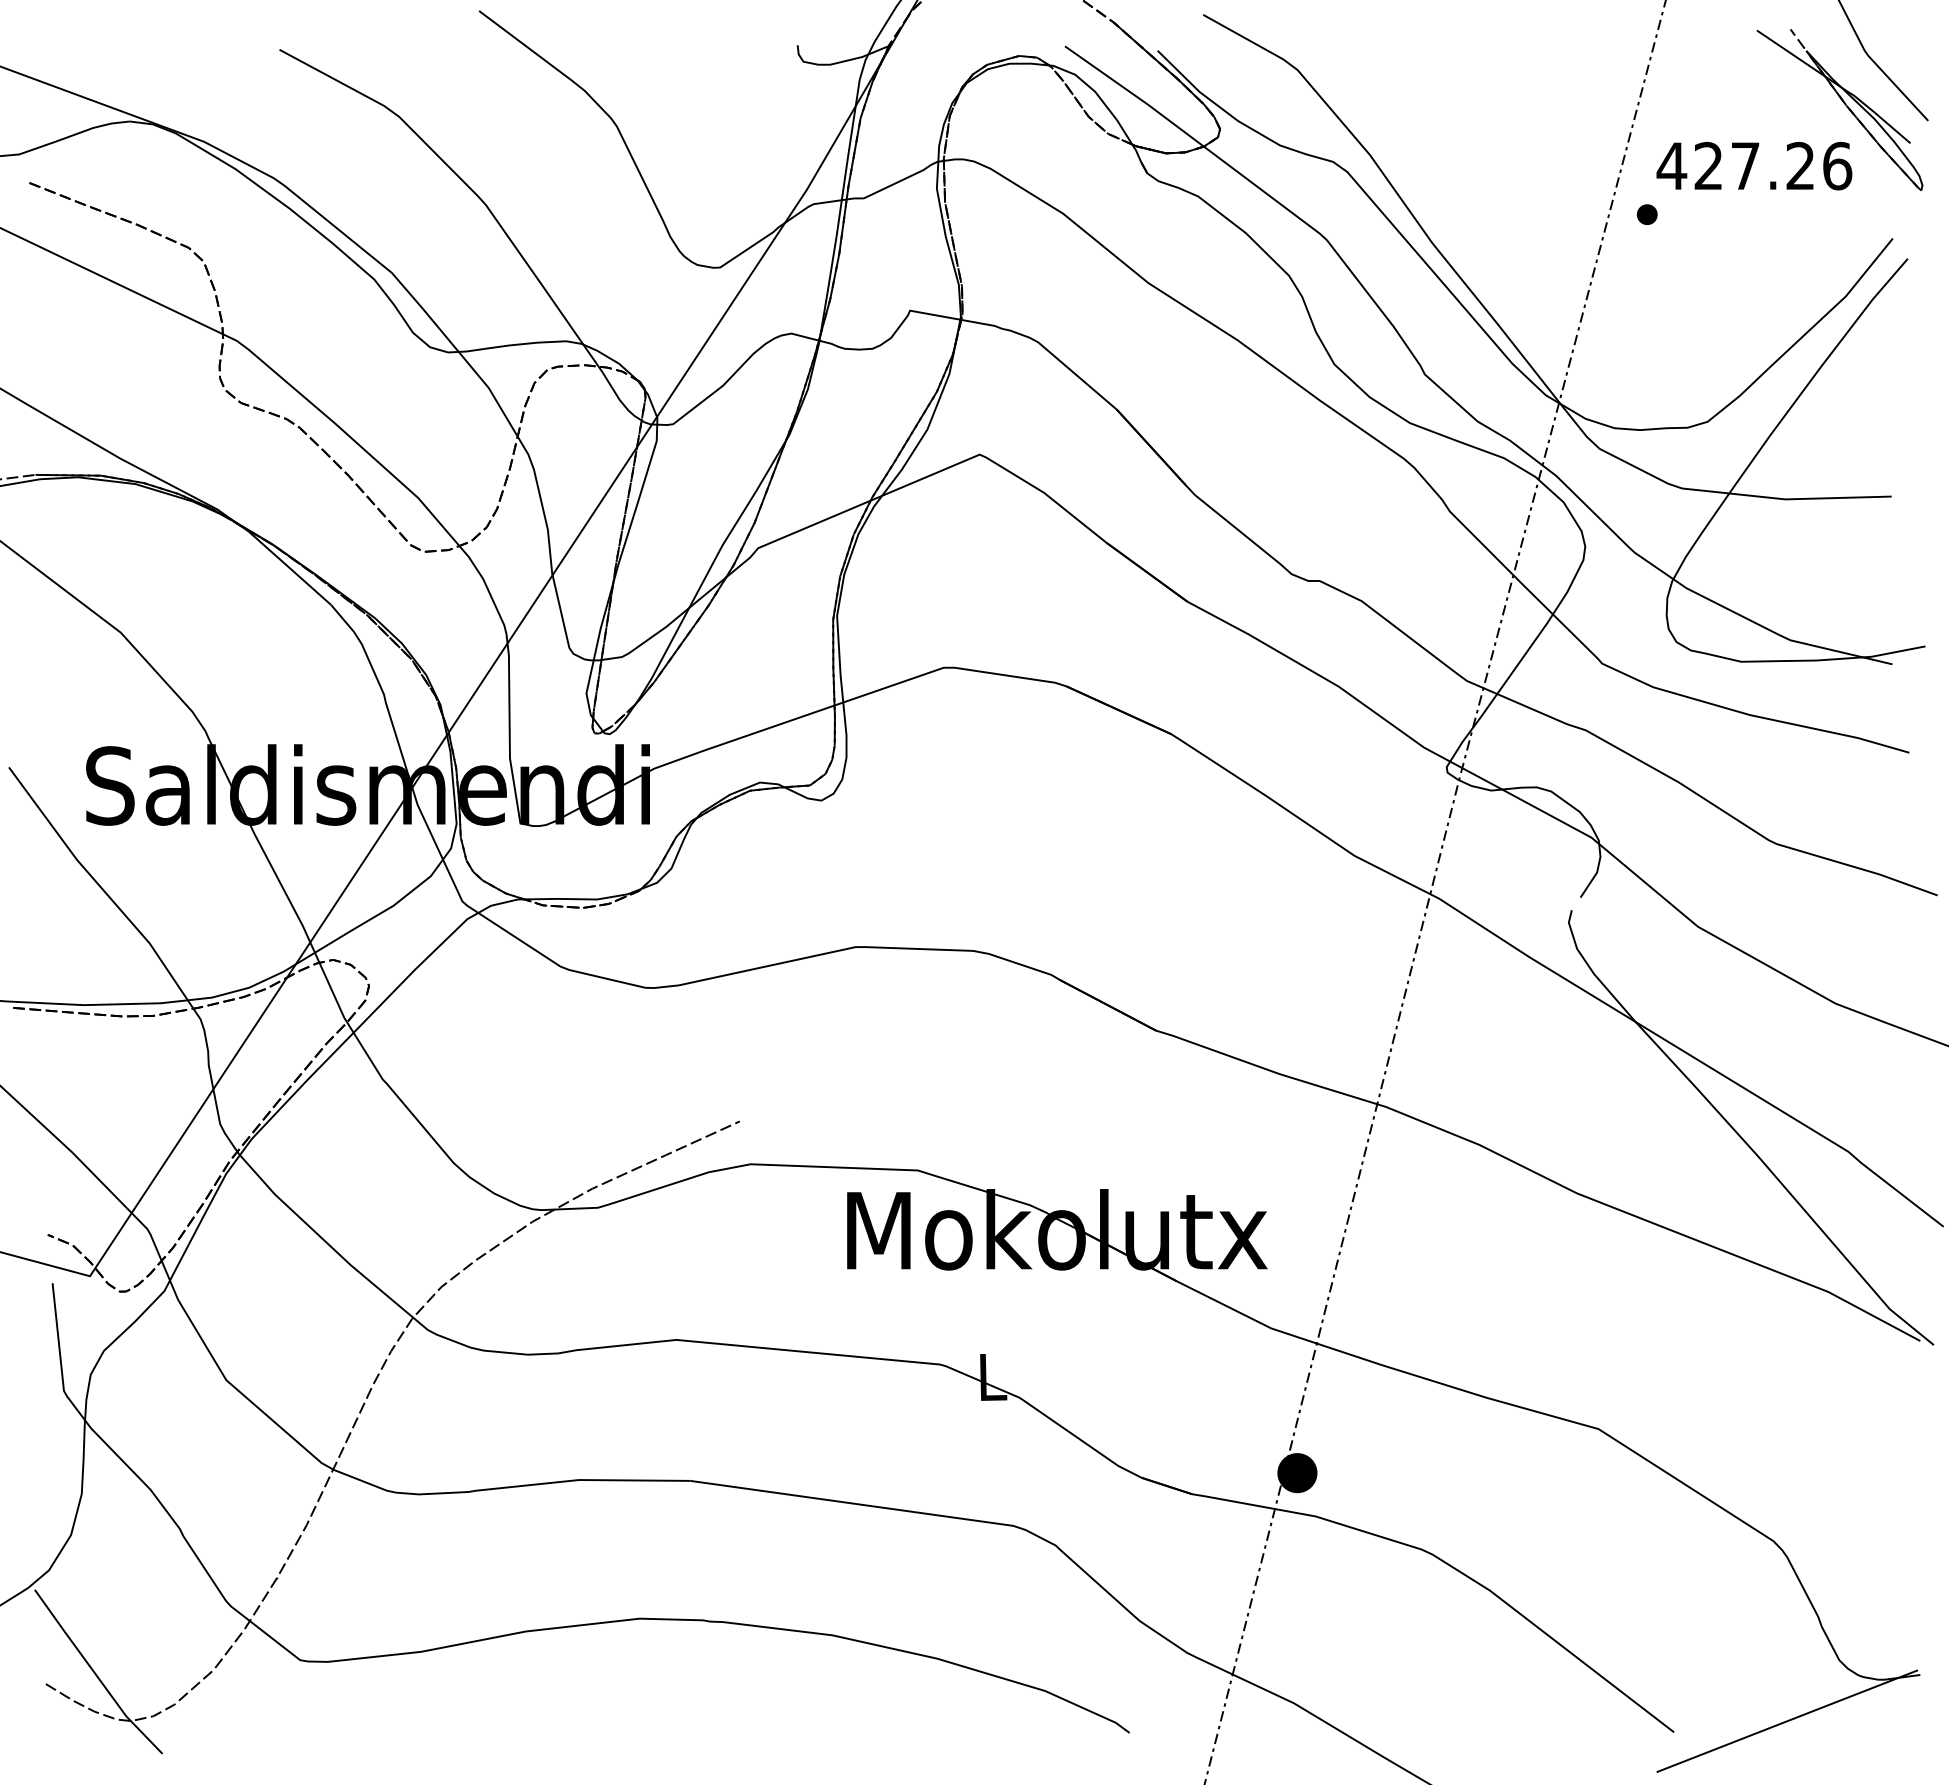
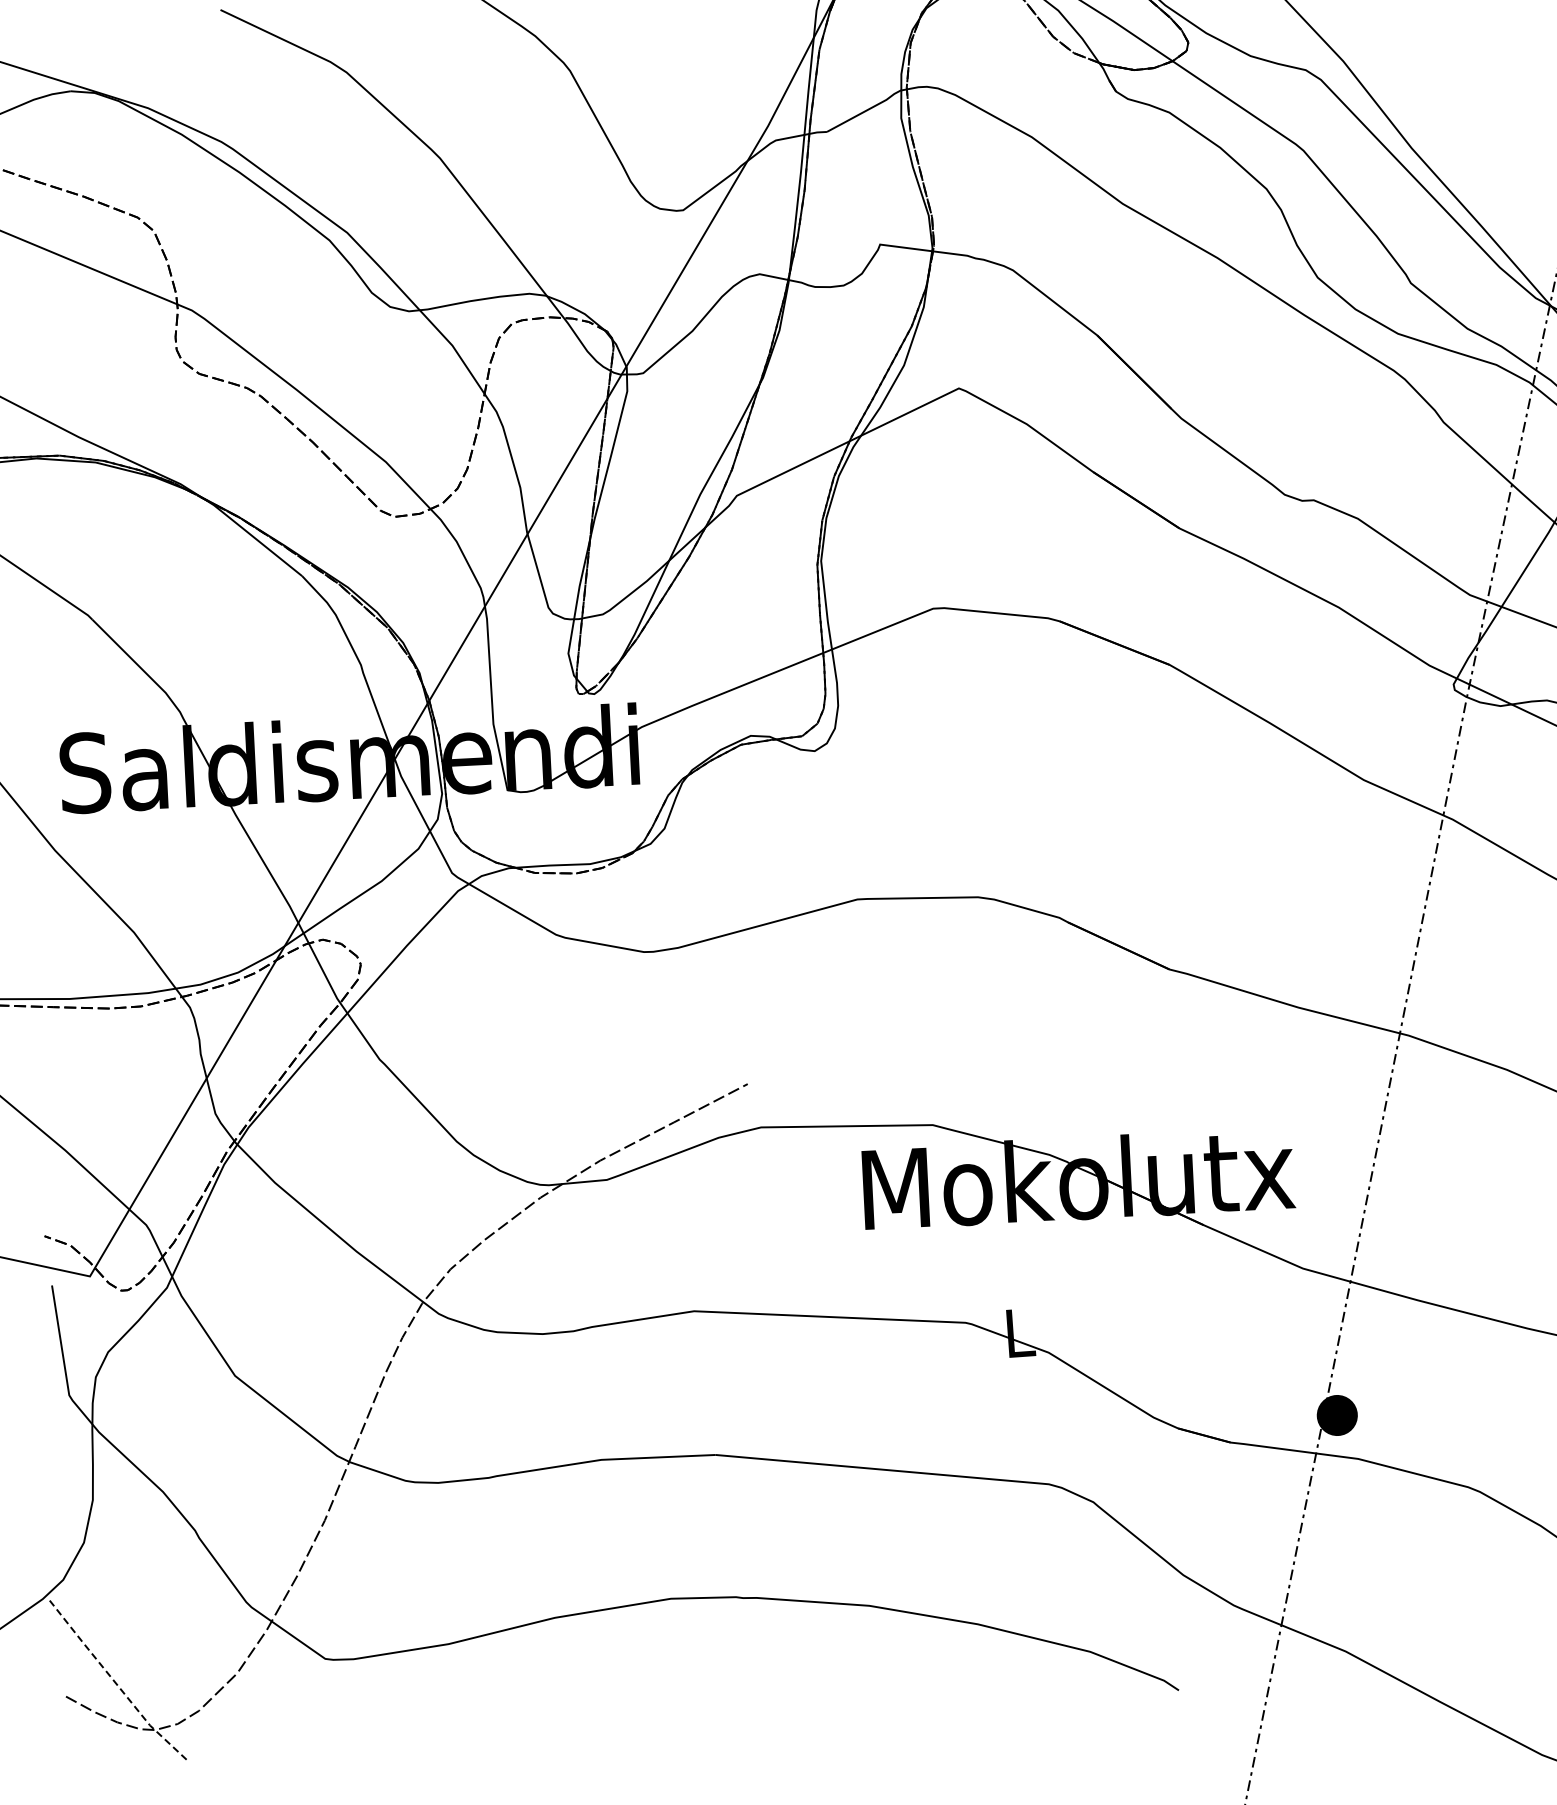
line: (95, 1674) -> (116, 1684), solid -> dashed

